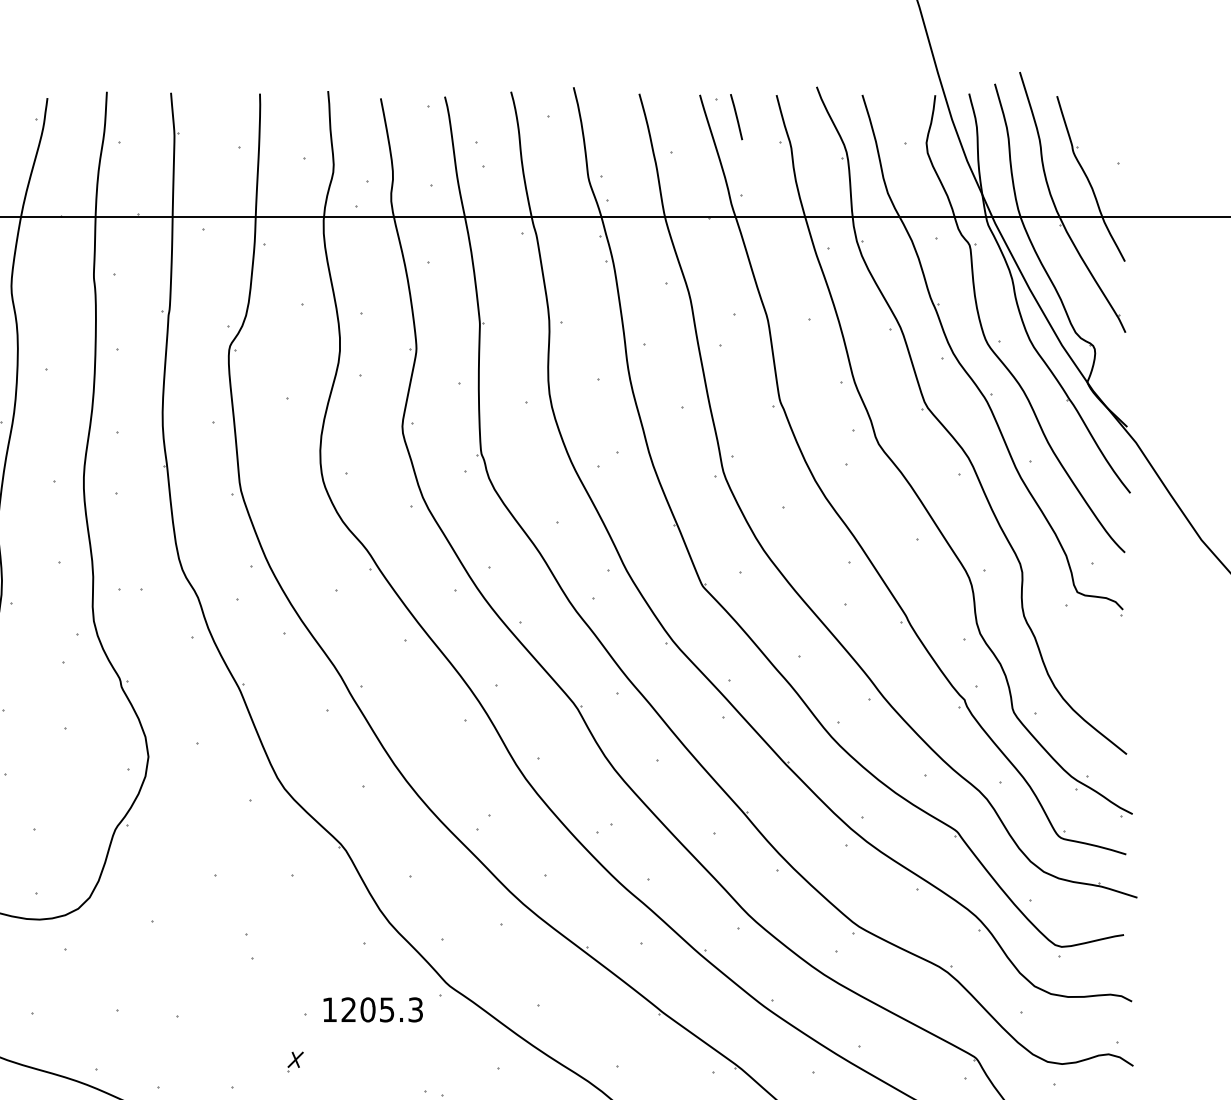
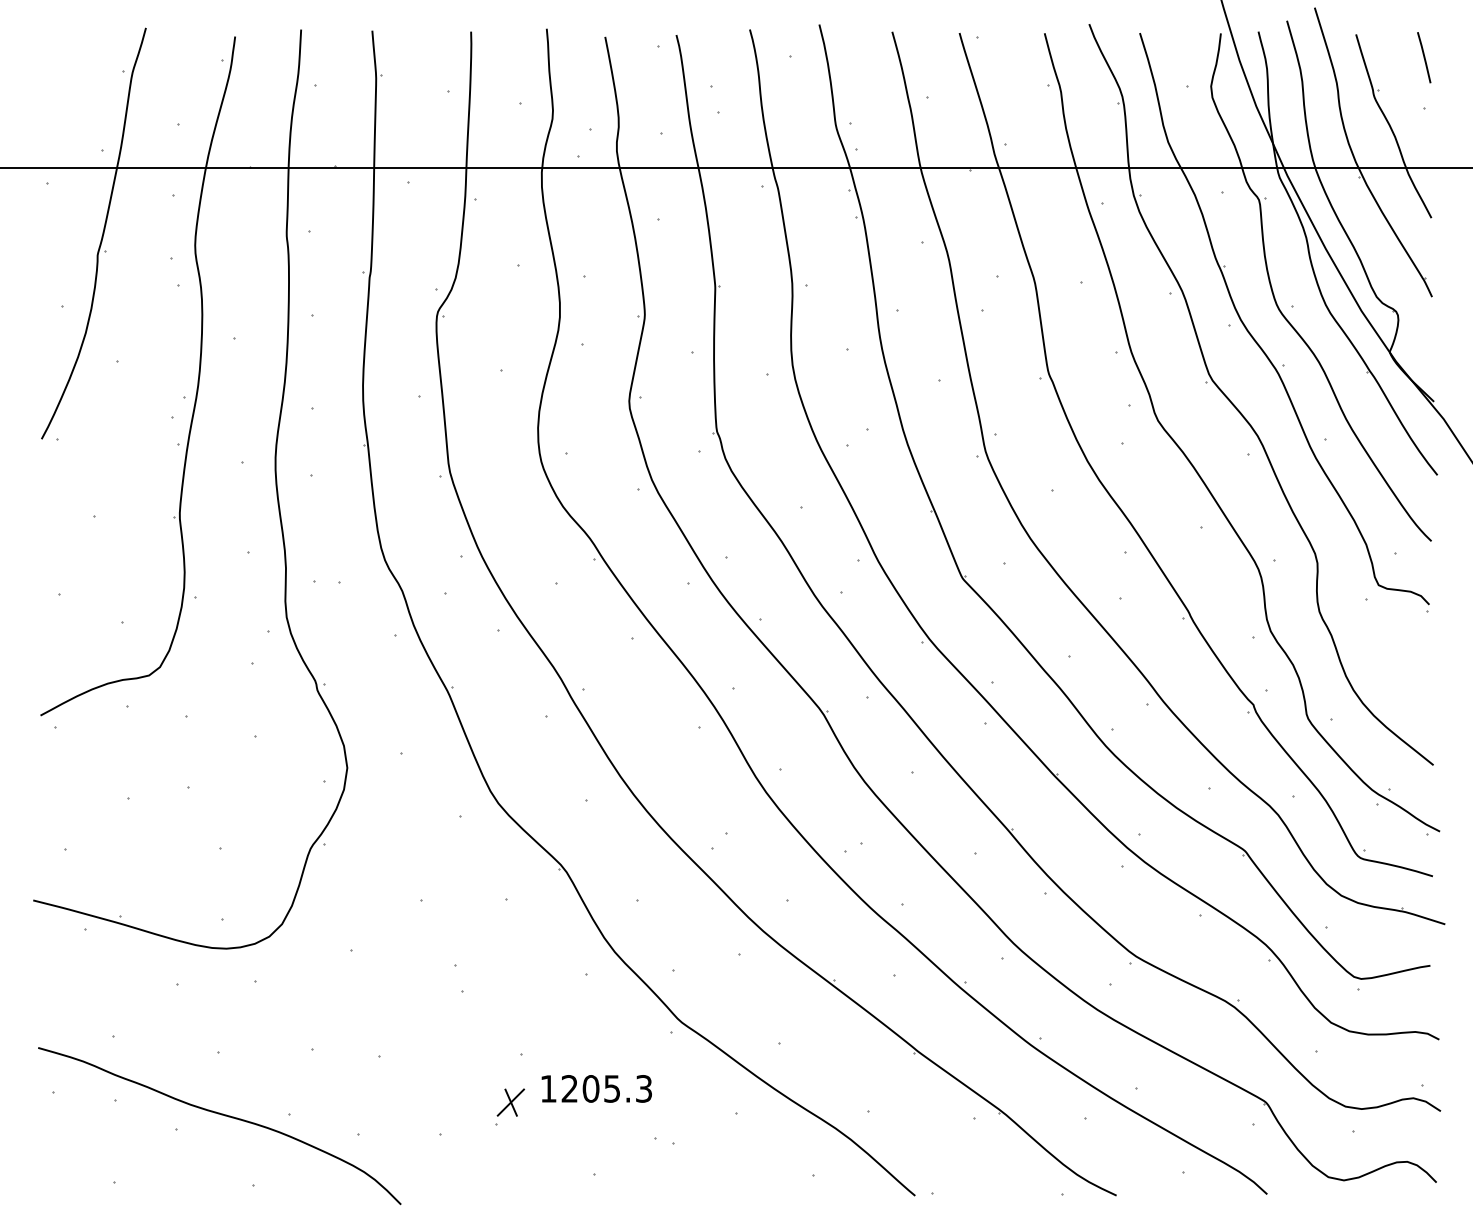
line: (736, 116) -> (1424, 57), moved
part: (372, 1009) -> (596, 1088), moved
part: (295, 1061) -> (510, 1106), size x1.67

